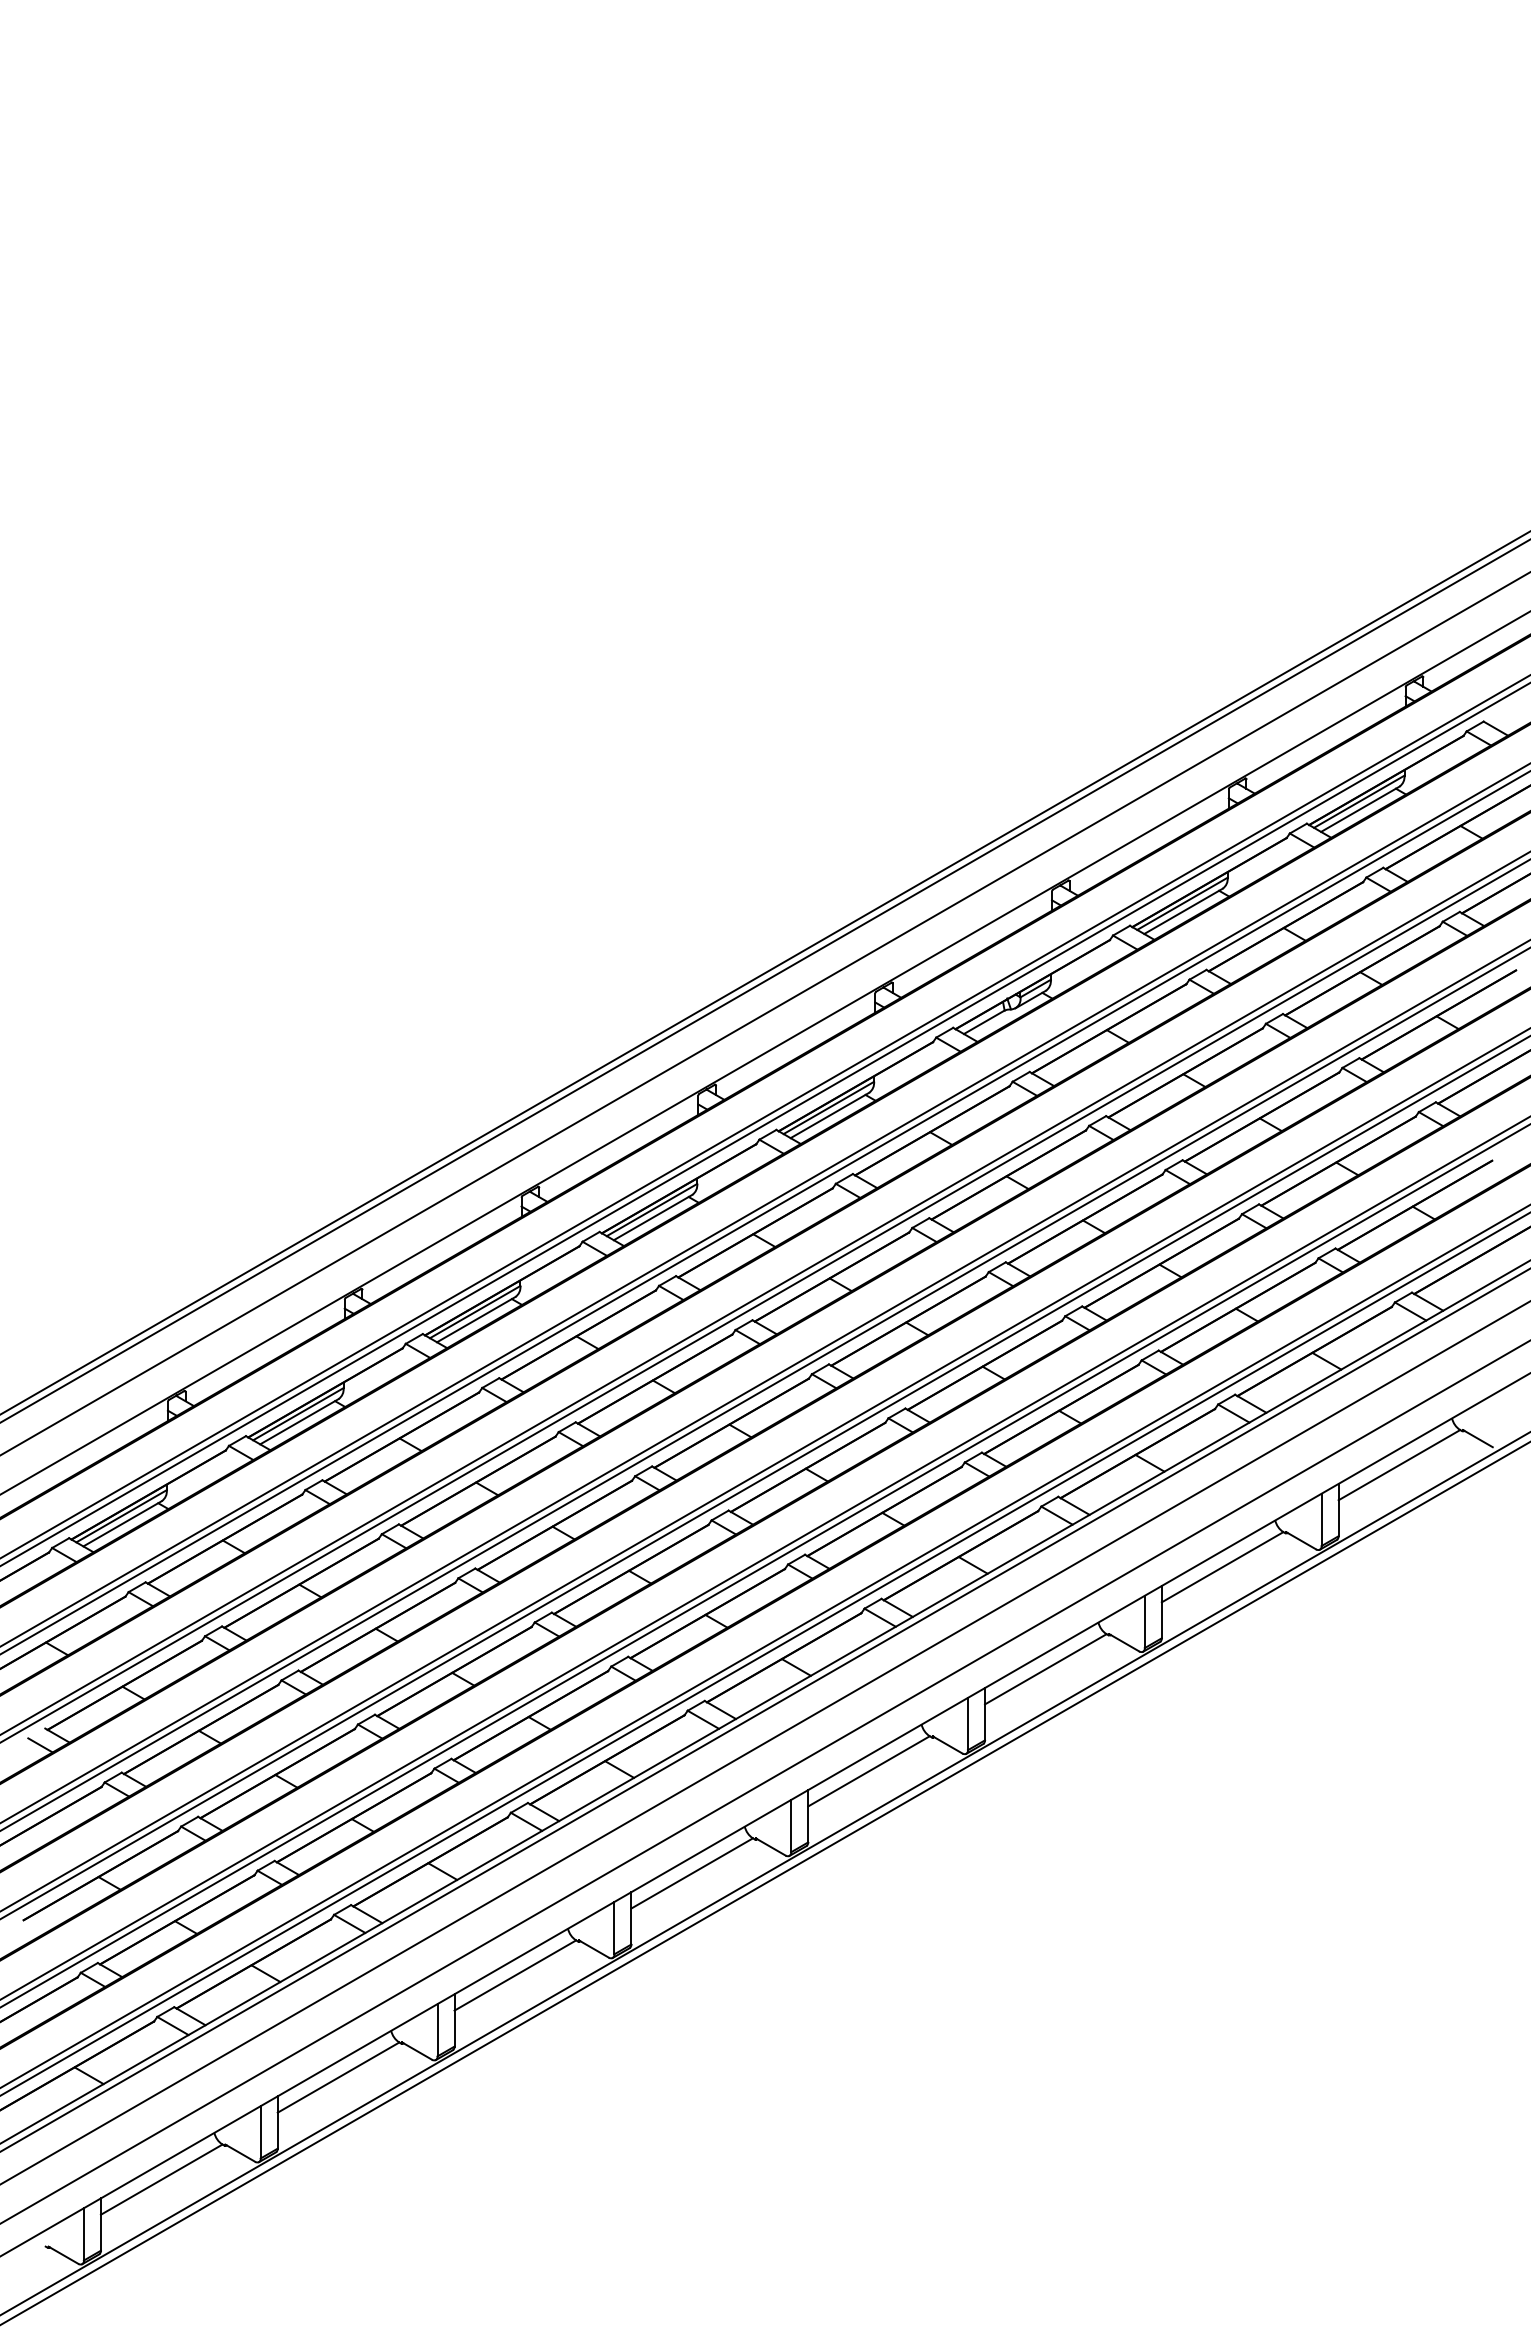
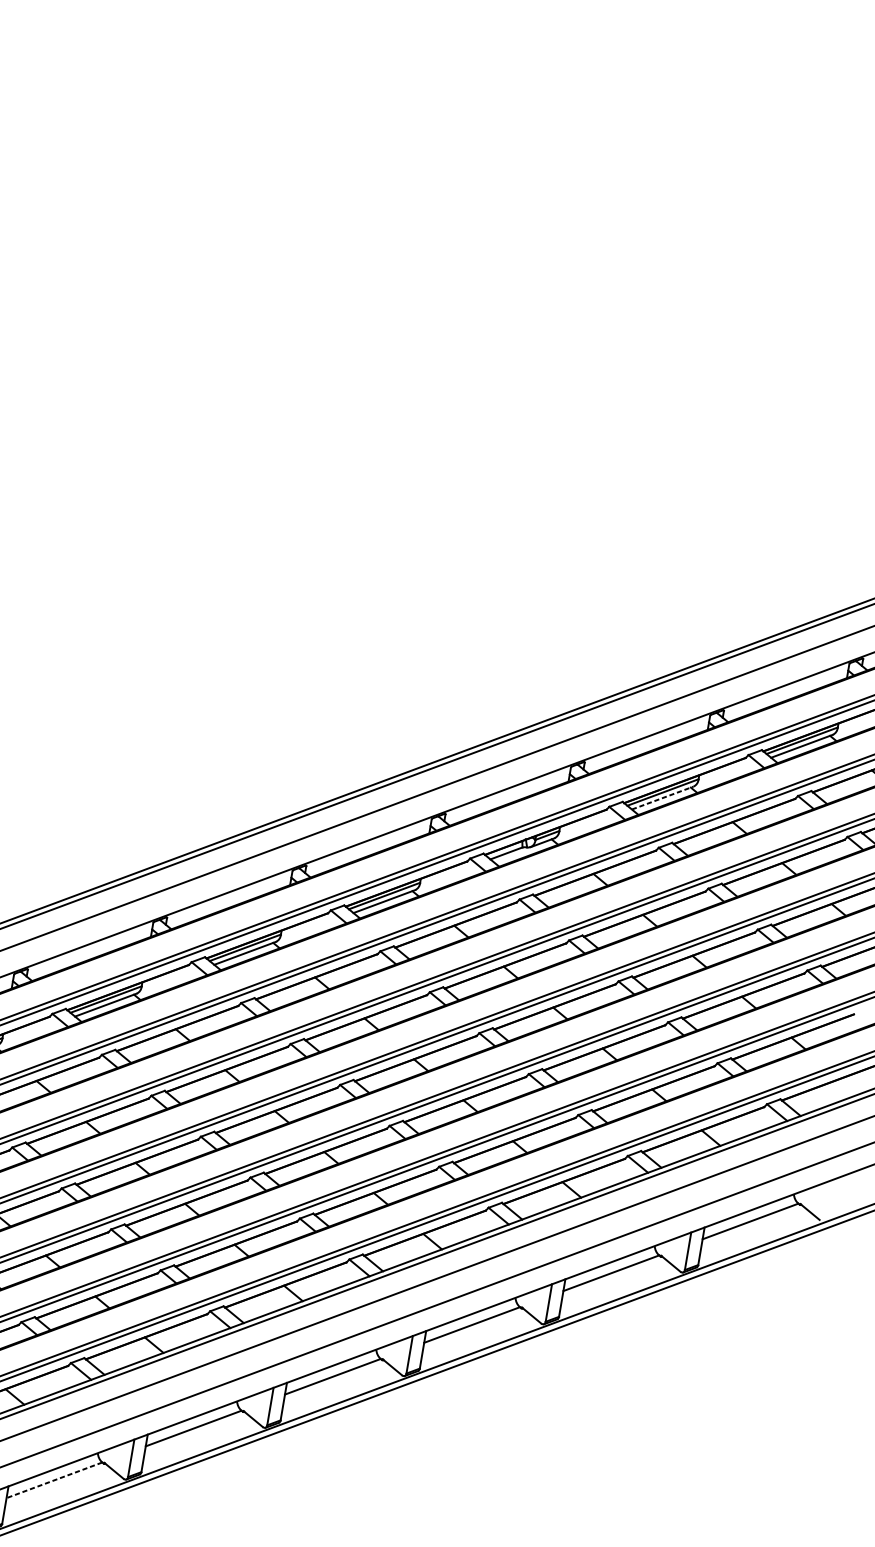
line: (1183, 911) -> (662, 798), solid -> dashed
line: (514, 1975) -> (53, 1480), solid -> dashed

